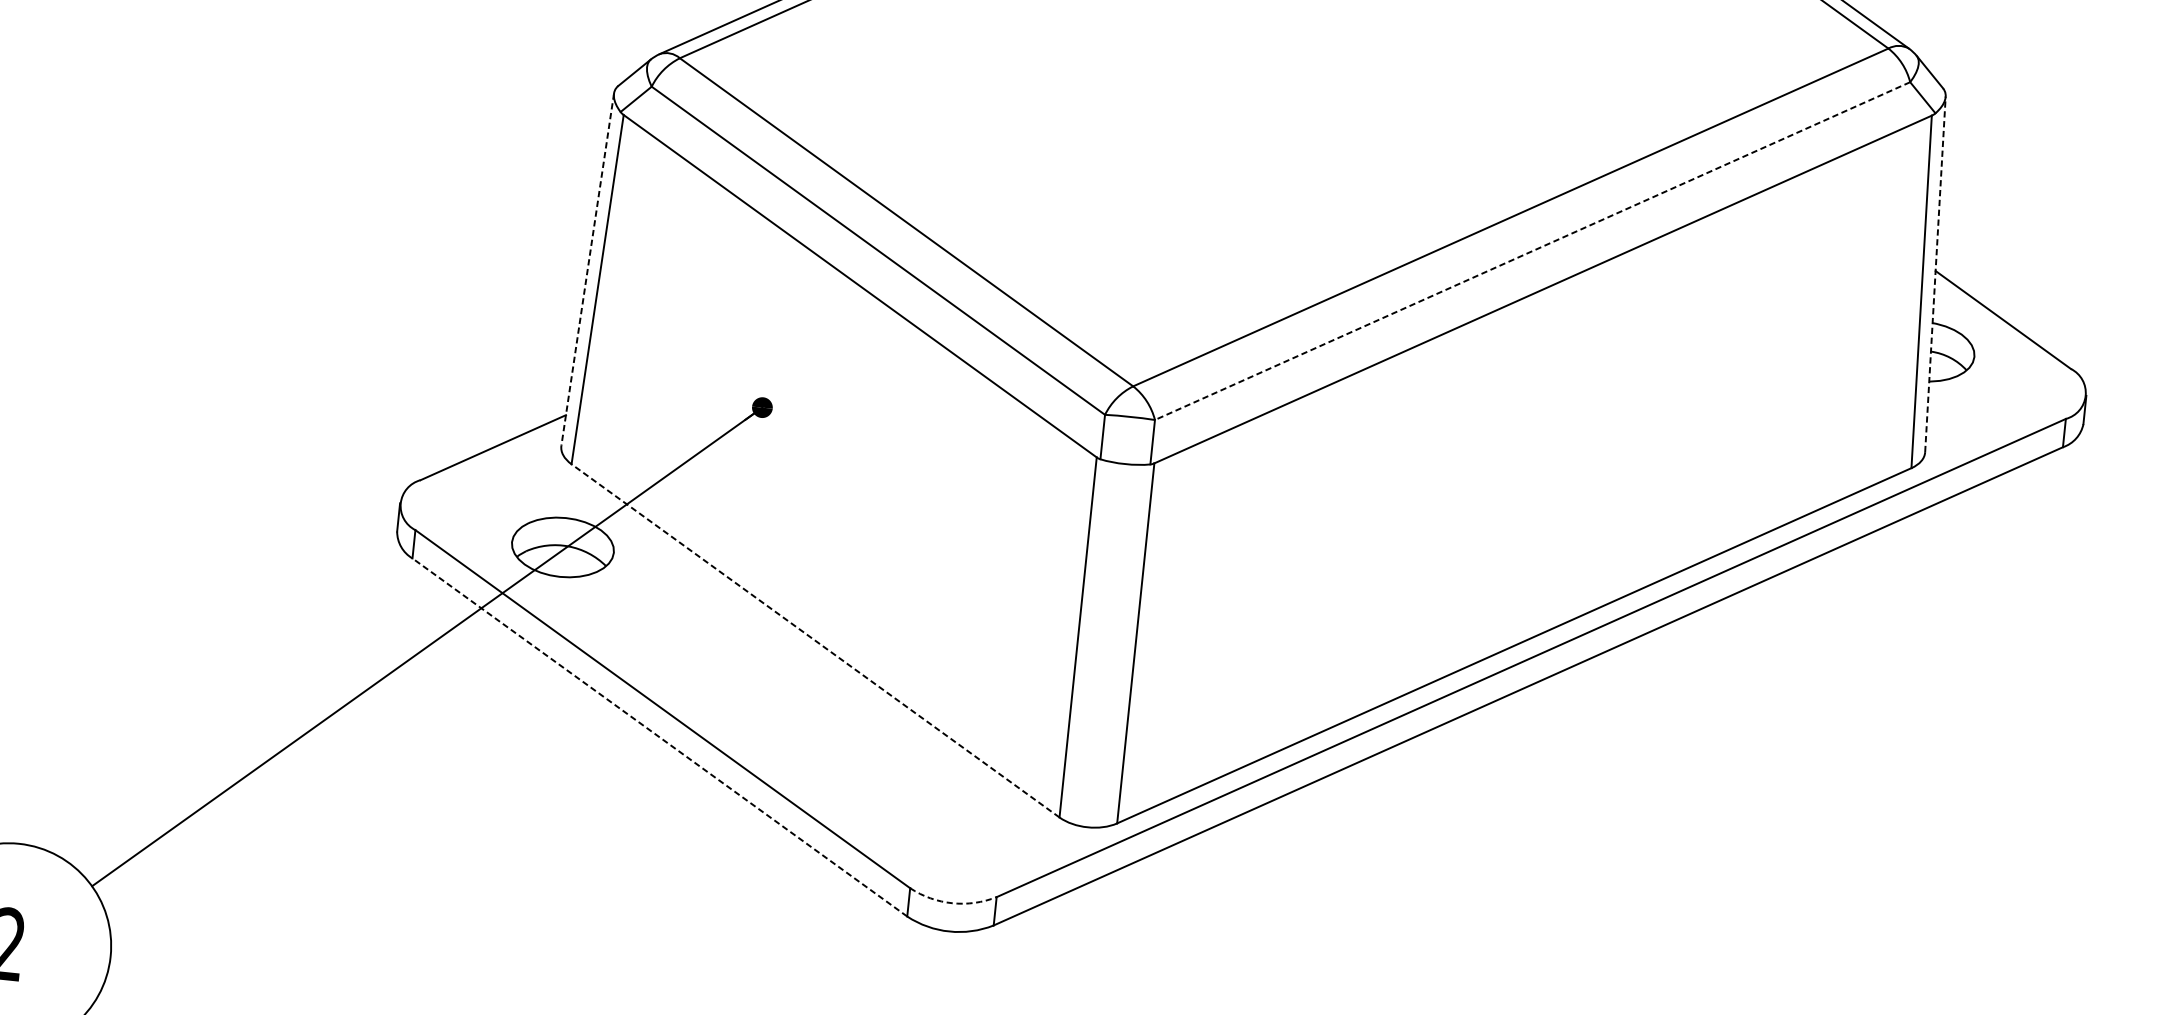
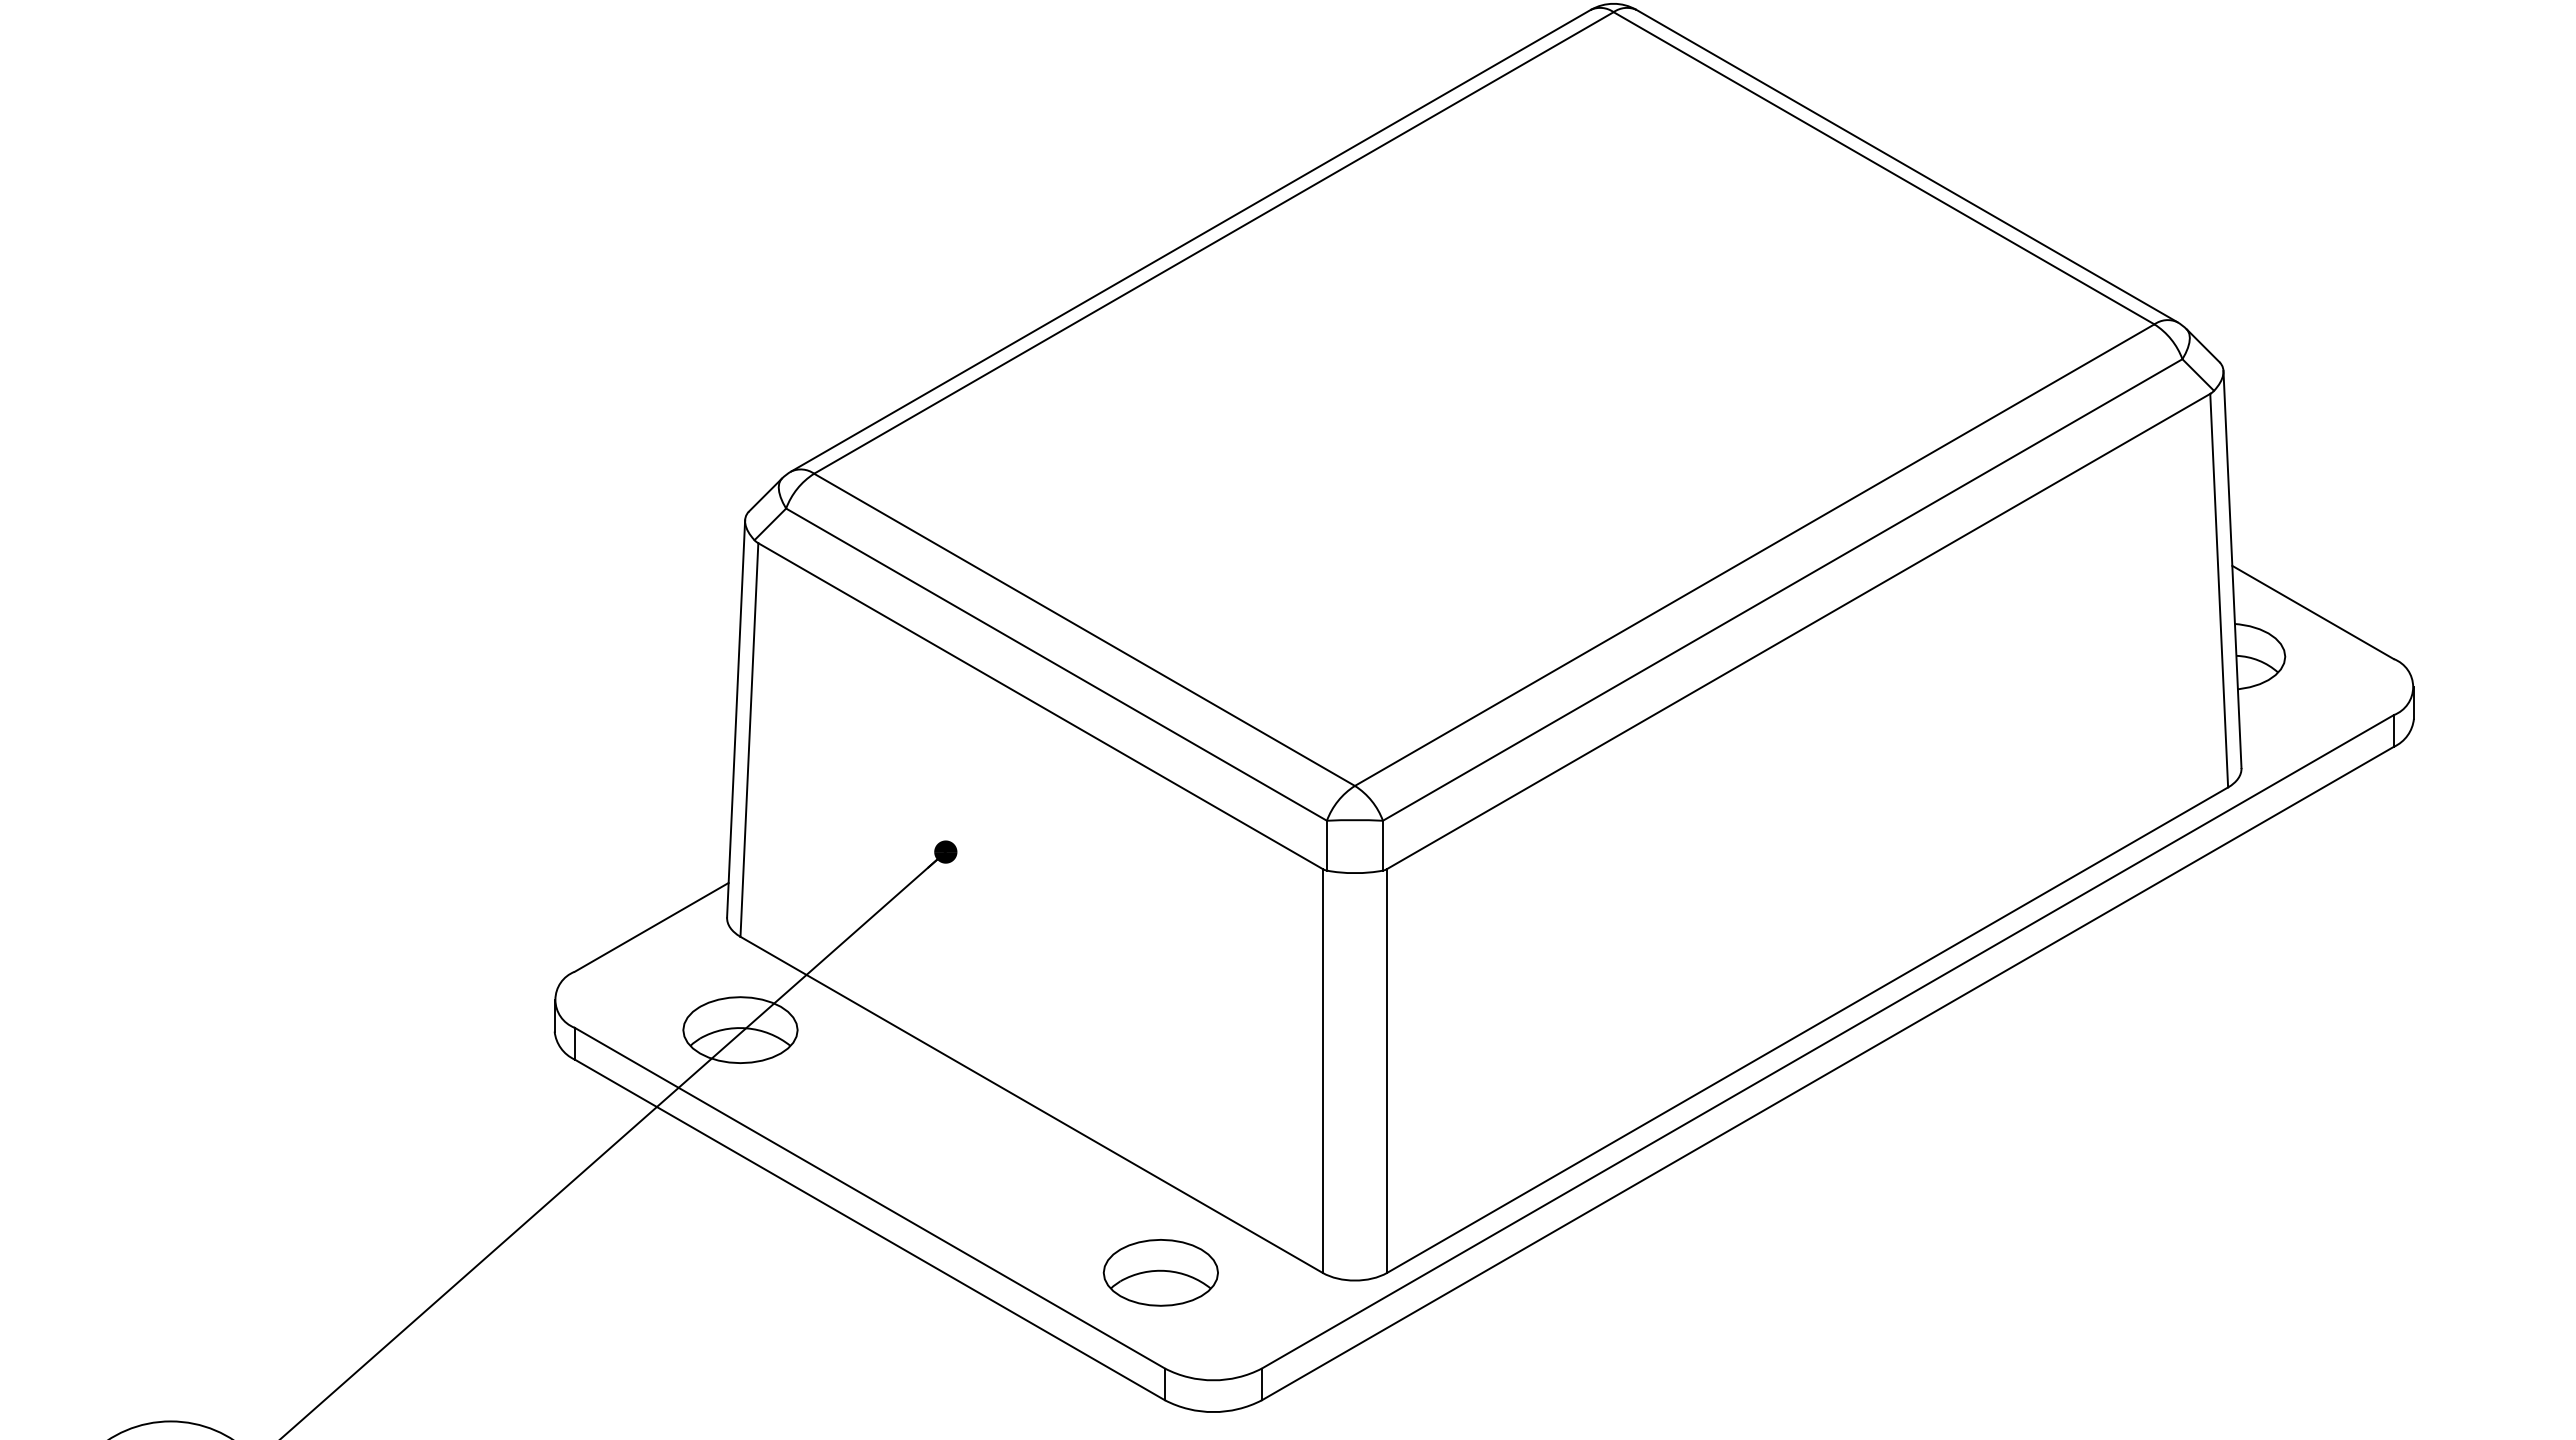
line: (1532, 250) -> (1782, 589), dashed -> solid
line: (588, 269) -> (736, 718), dashed -> solid
line: (1935, 274) -> (2232, 569), dashed -> solid
line: (815, 640) -> (1031, 1104), dashed -> solid
line: (659, 737) -> (869, 1229), dashed -> solid
part: (915, 802) -> (1160, 1272), added
arc: (952, 903) -> (1213, 1380), dashed -> solid

